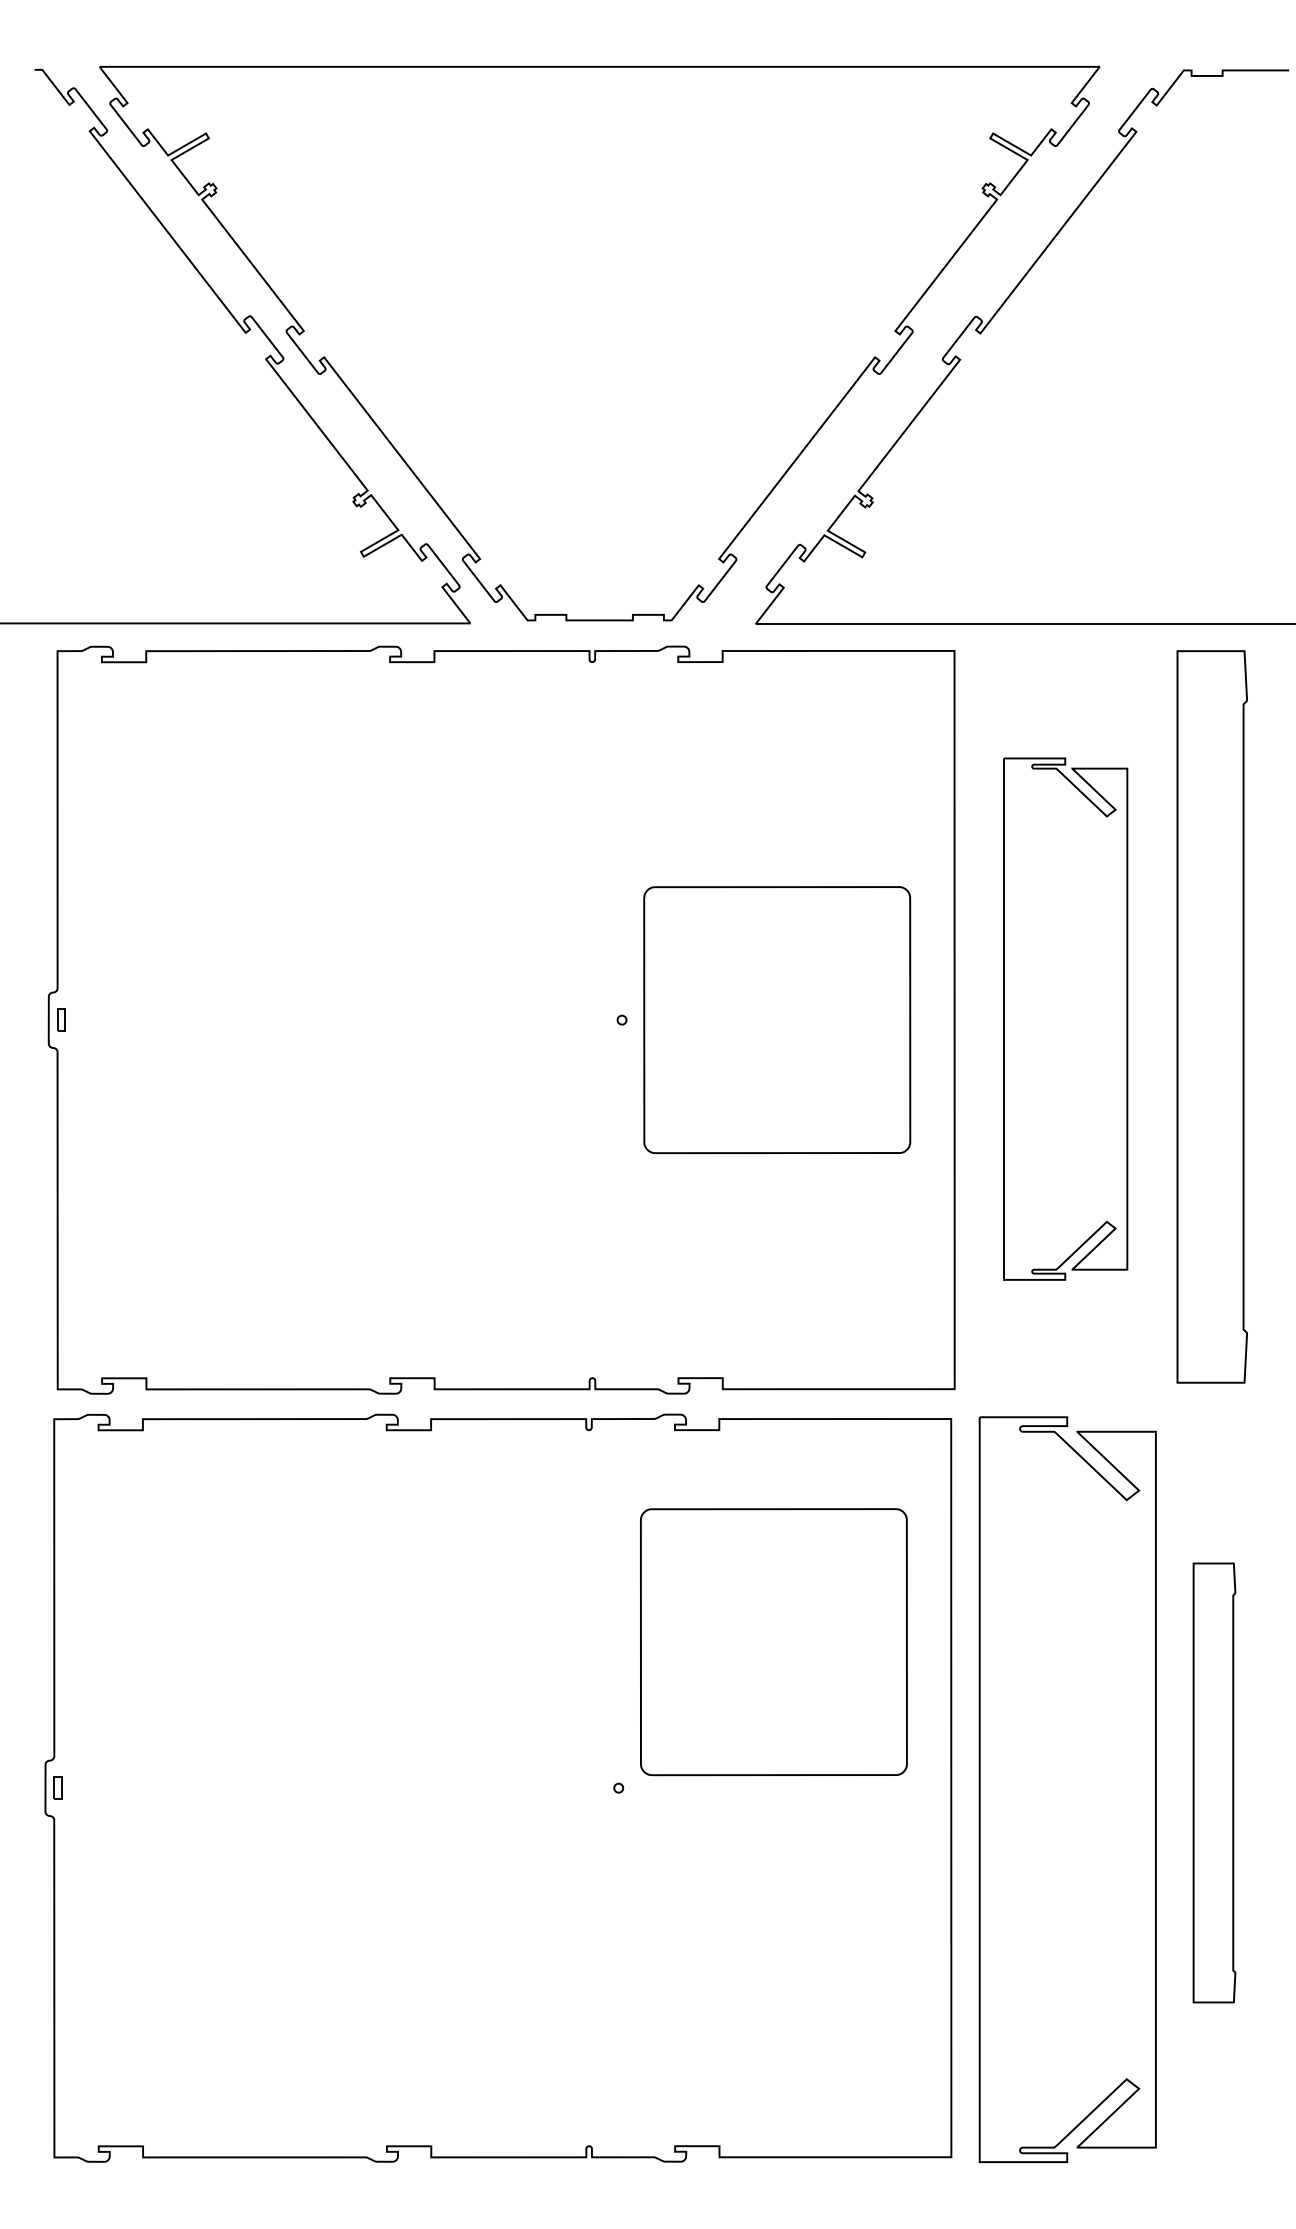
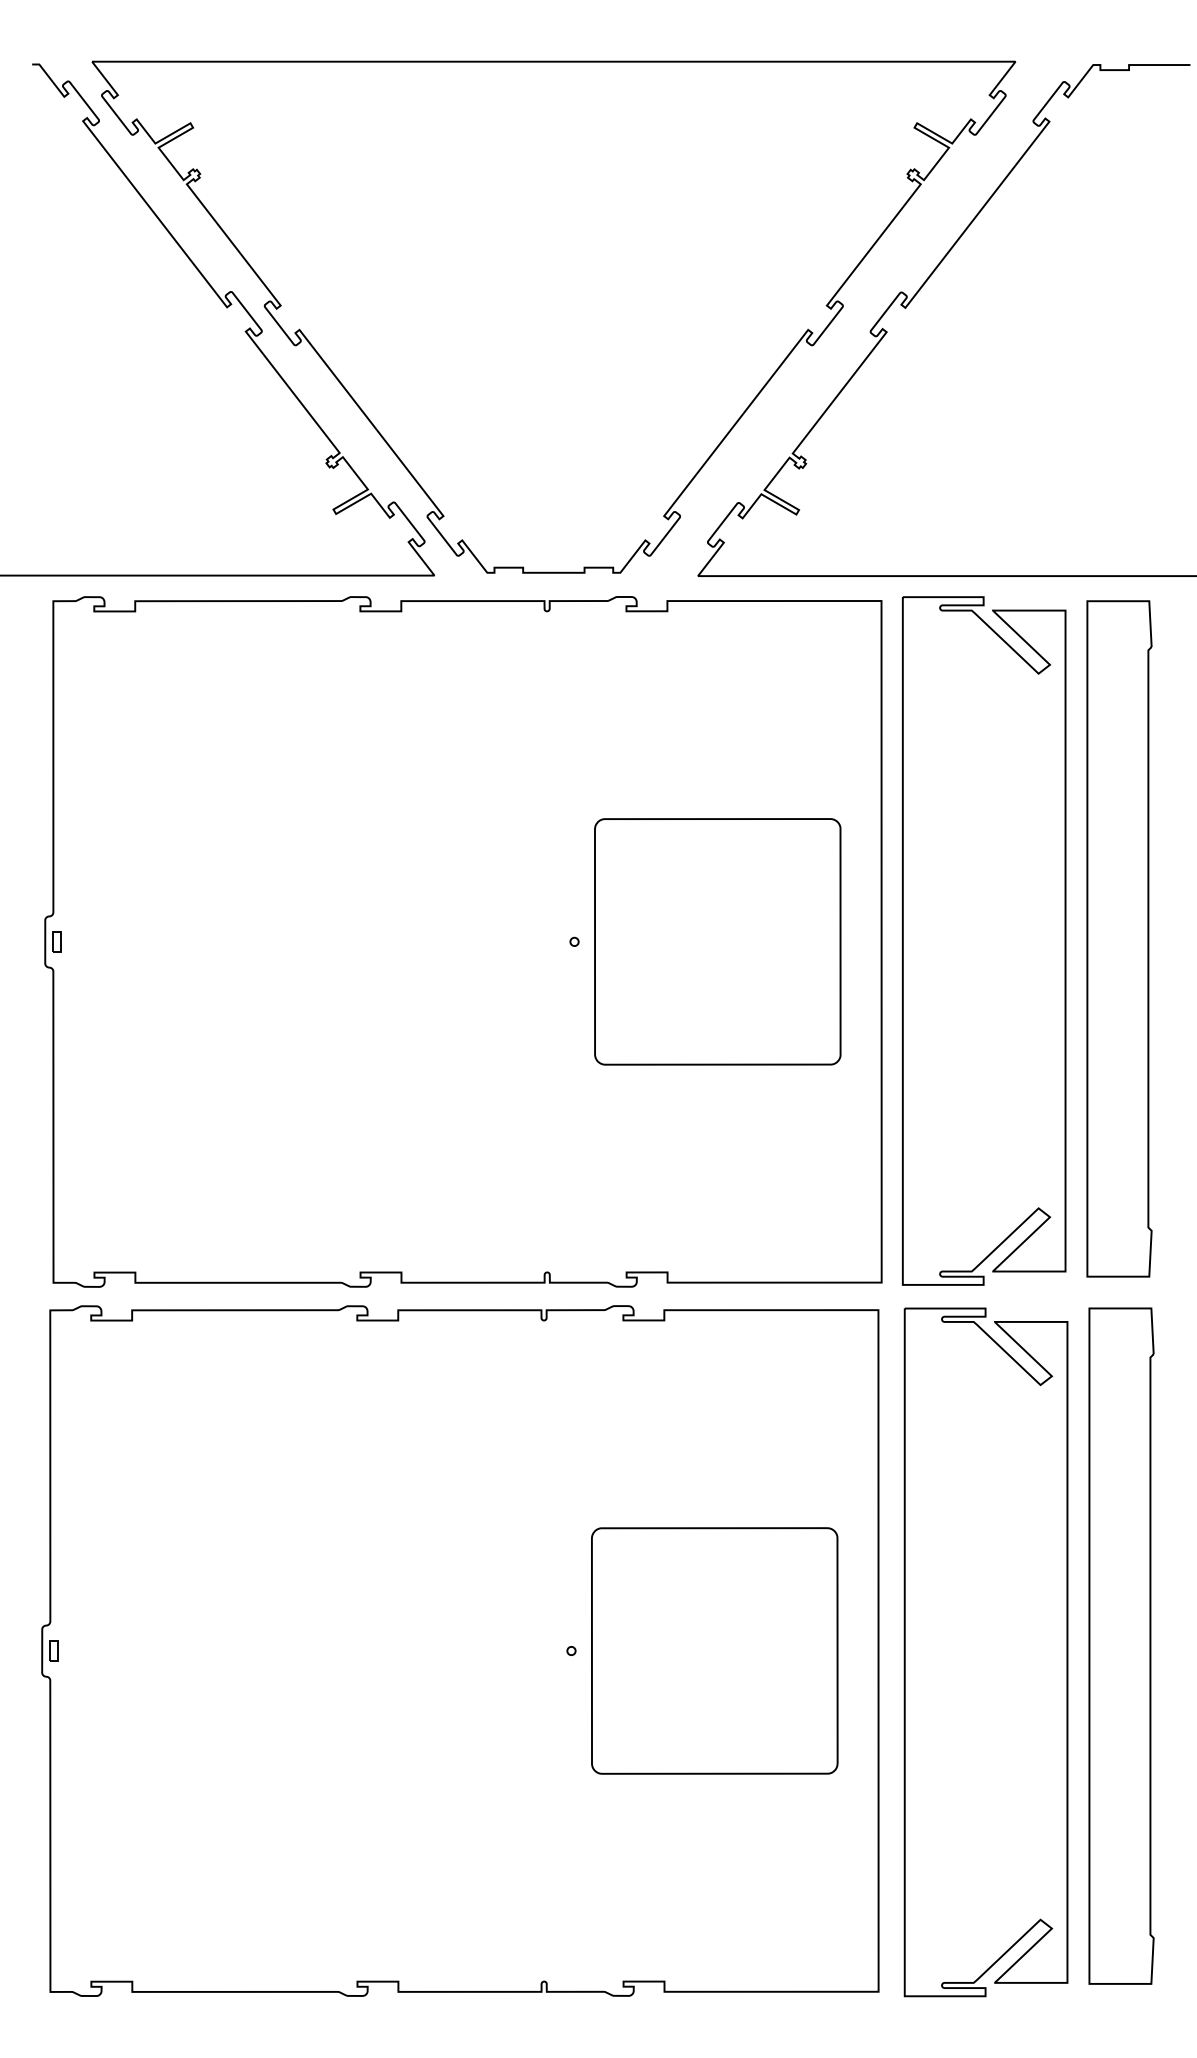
part: (1065, 1018) -> (983, 940), size x1.43
part: (773, 1642) -> (714, 1651), moved
part: (1214, 1782) -> (1121, 1645), size x1.67

